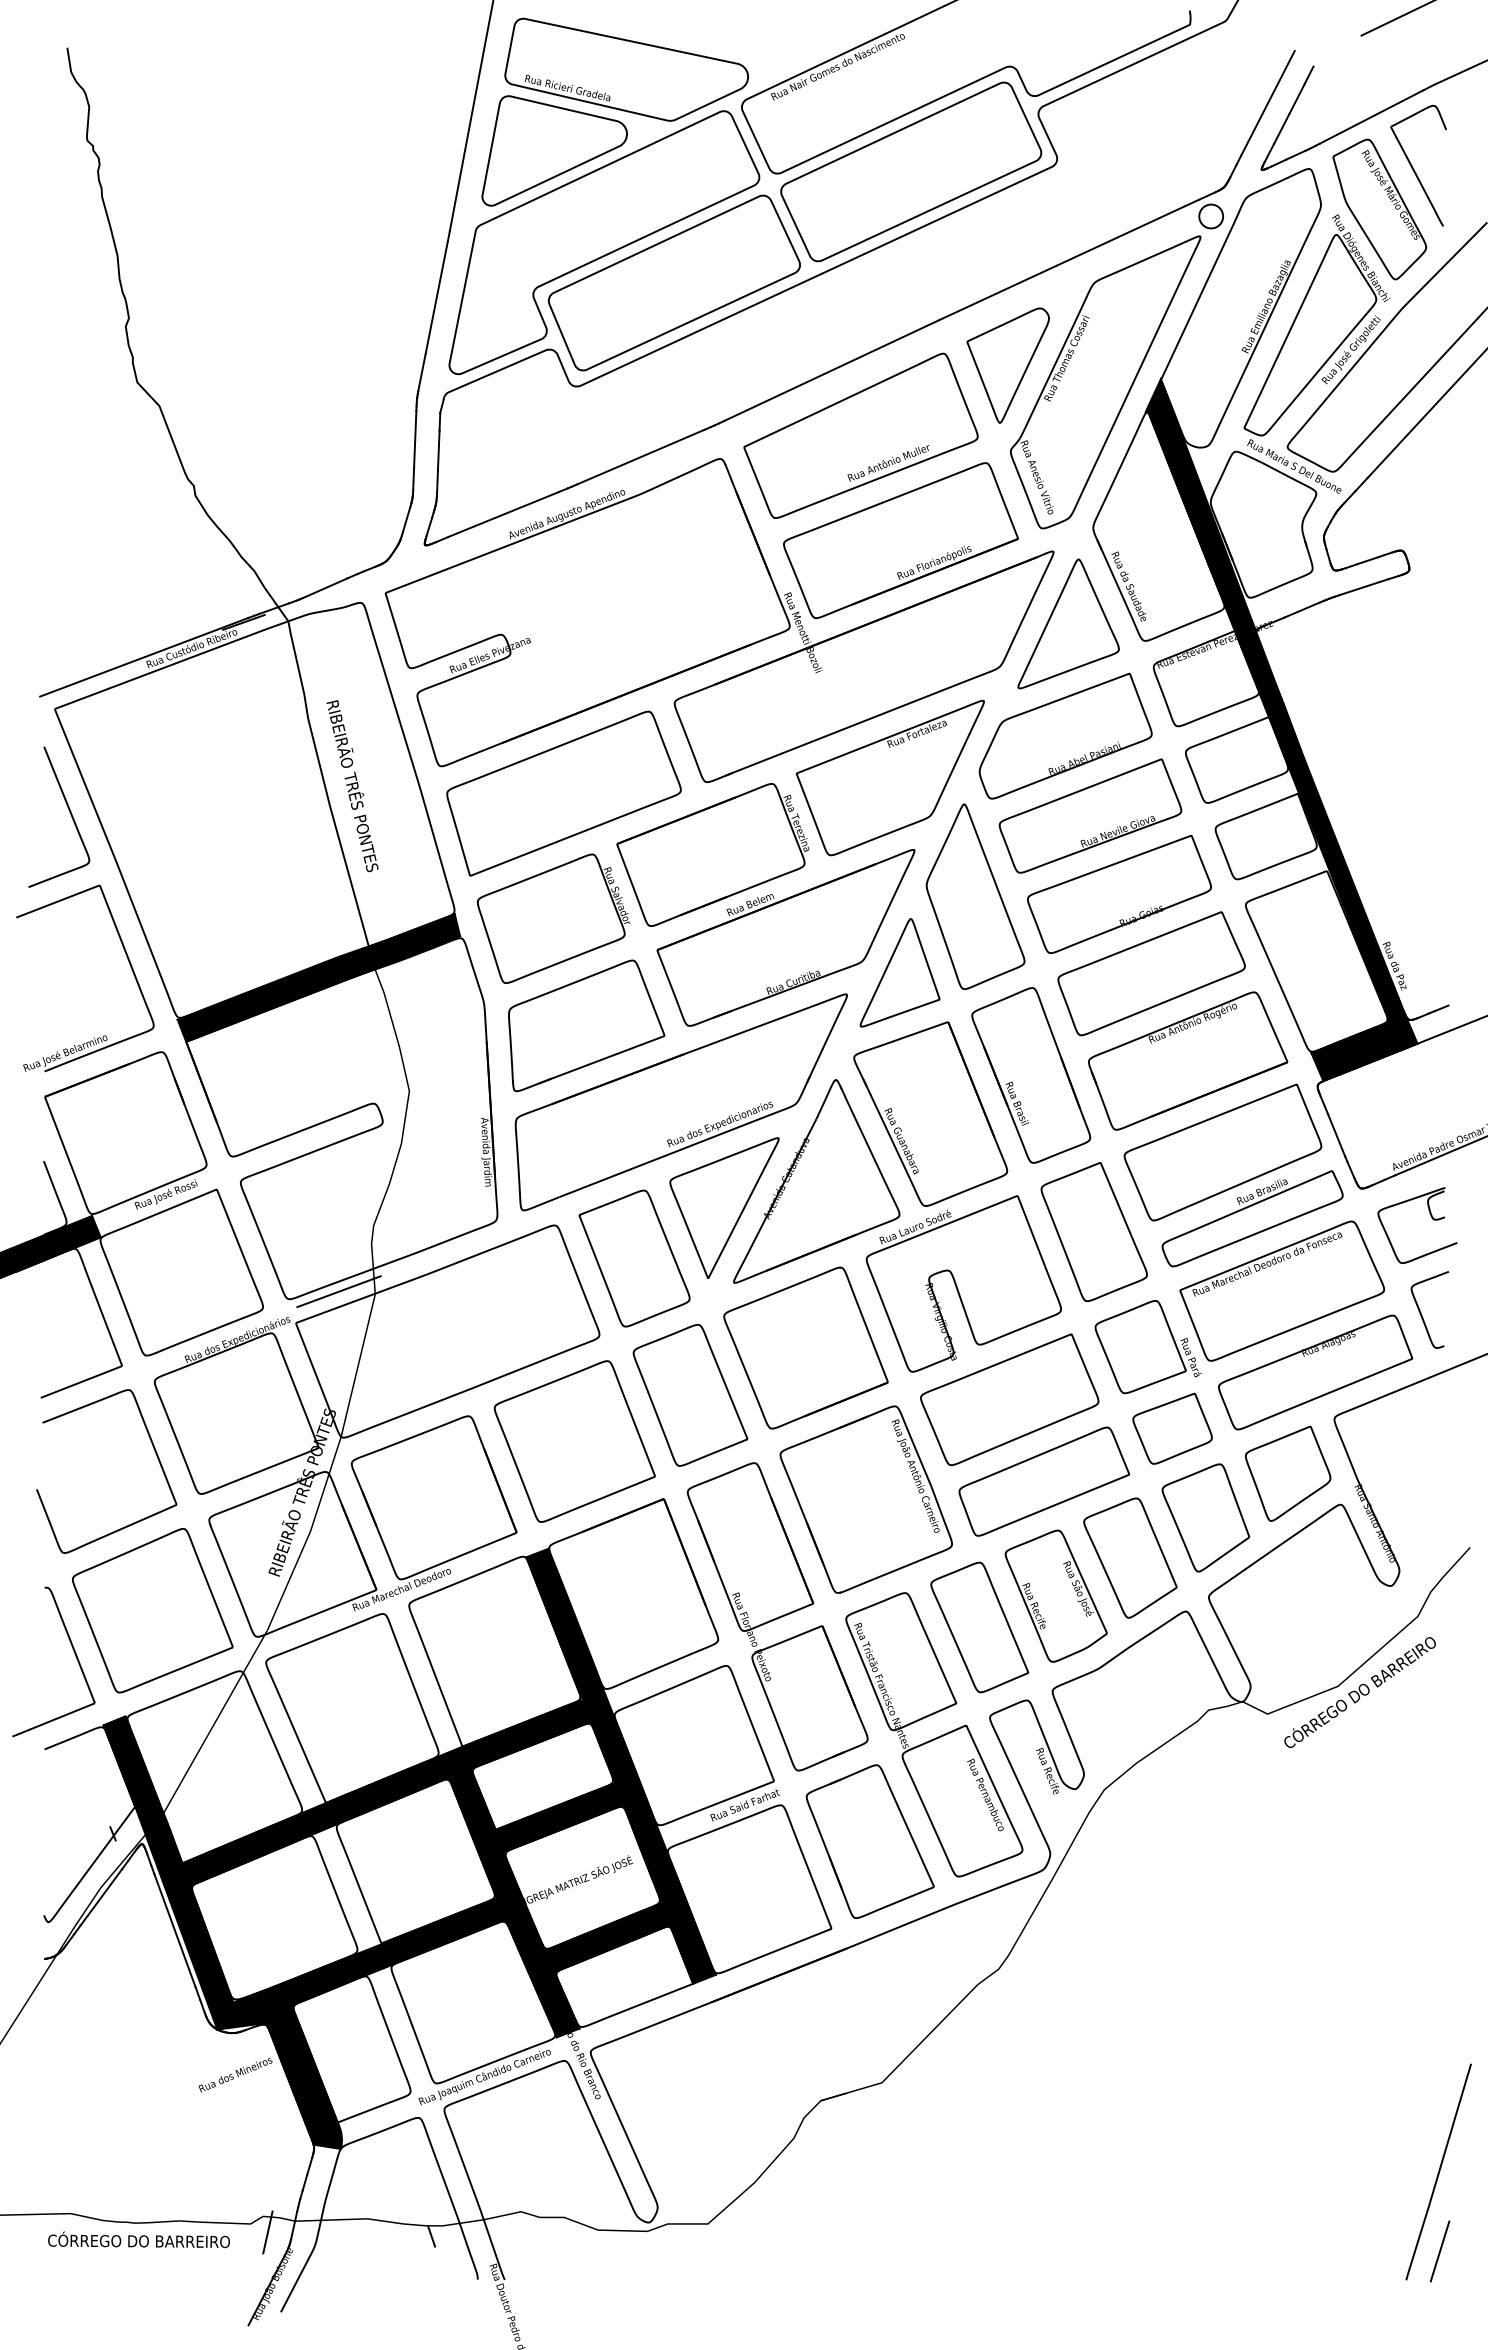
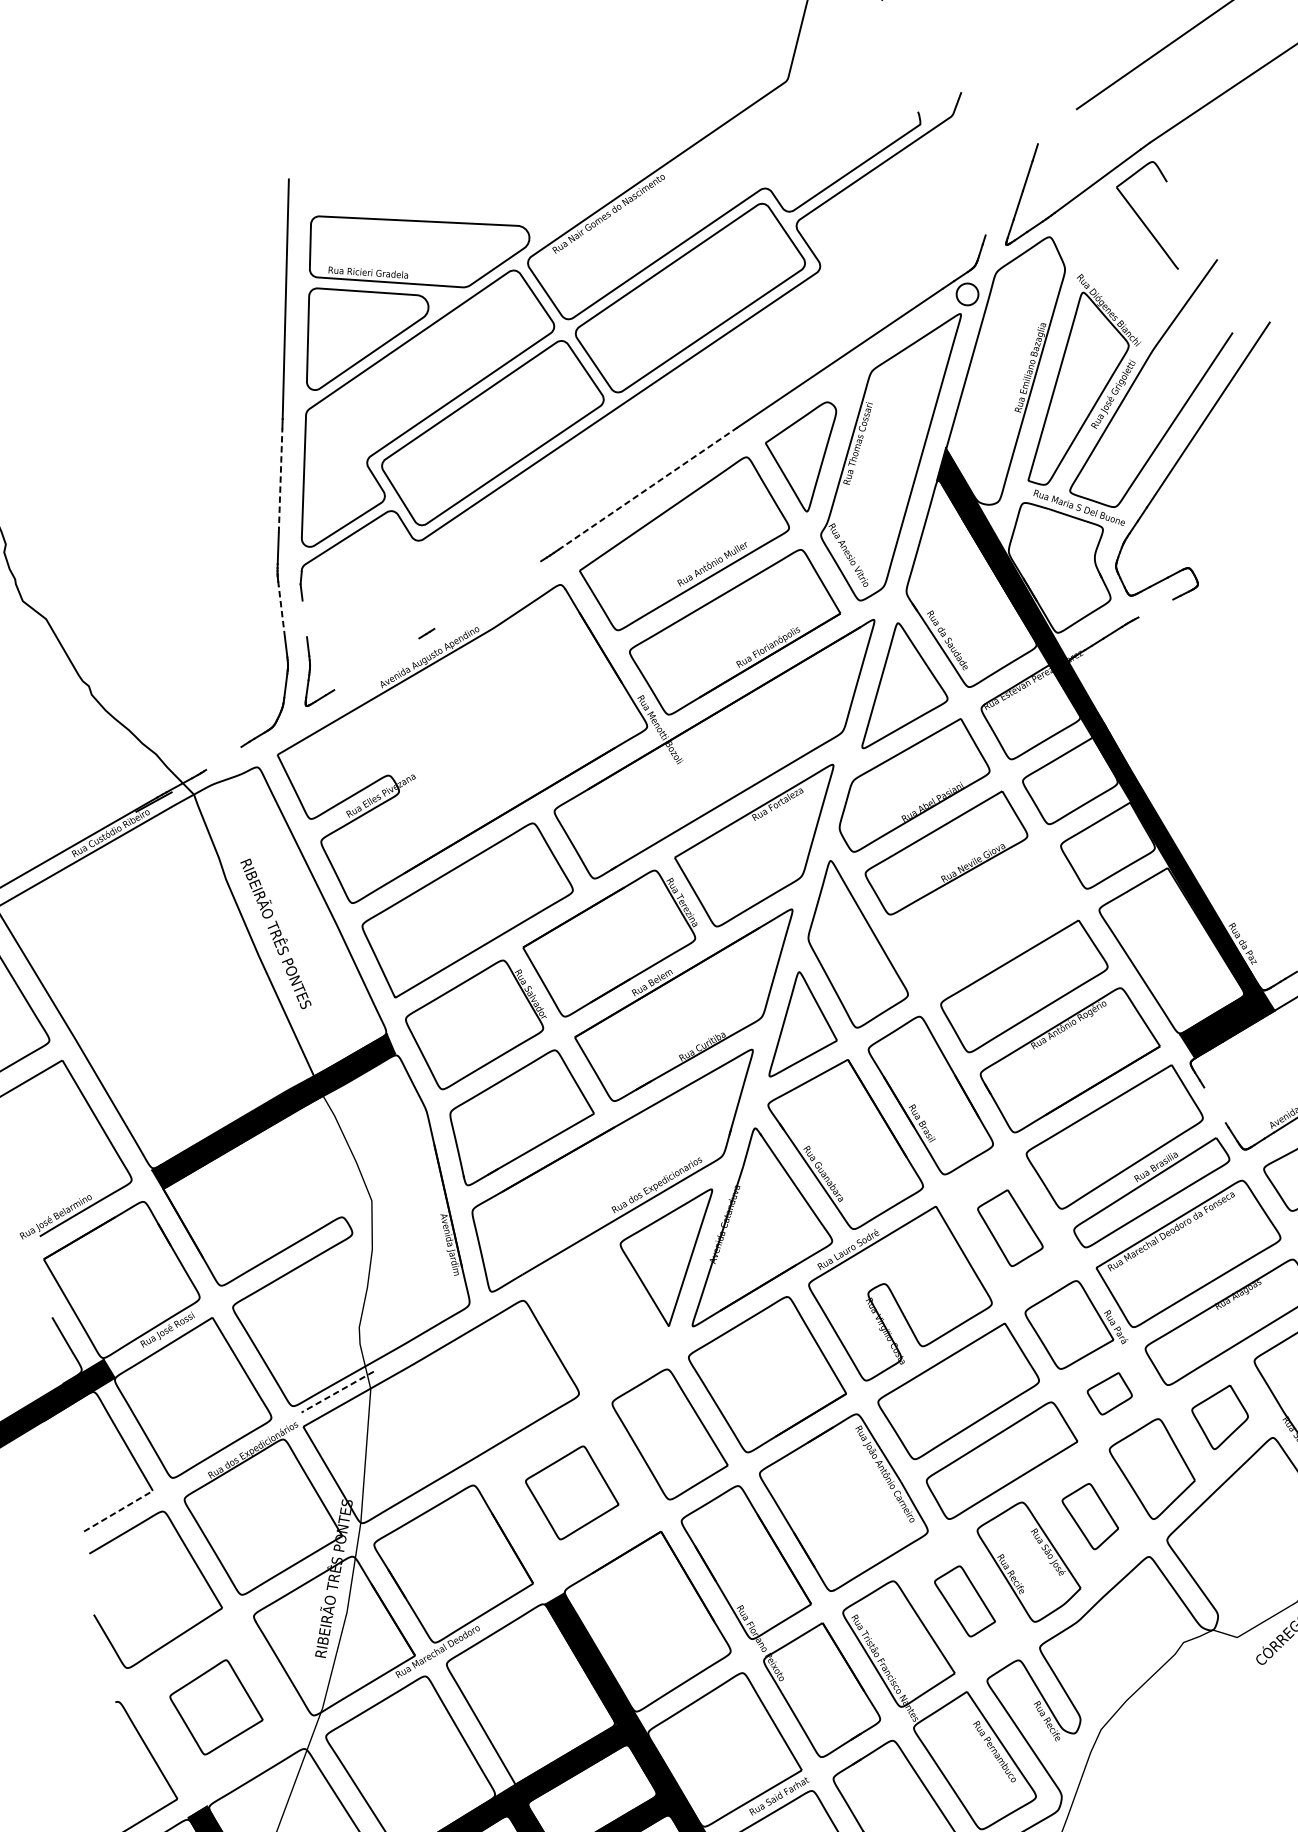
line: (1267, 103) -> (1001, 184), removed
part: (1379, 209) -> (1118, 263), removed
line: (436, 297) -> (280, 480), solid -> dashed
line: (831, 370) -> (647, 488), solid -> dashed
line: (415, 438) -> (281, 611), solid -> dashed
line: (438, 450) -> (304, 618), removed
line: (640, 457) -> (487, 595), removed
line: (508, 512) -> (376, 664), removed
line: (326, 587) -> (223, 758), removed
line: (1359, 588) -> (1155, 608), removed
part: (1119, 894) -> (983, 919), removed
line: (1336, 1135) -> (1214, 1105), removed
part: (1093, 1232) -> (1009, 1228), size x0.6
part: (634, 1258) -> (599, 1318), removed
line: (338, 1291) -> (337, 1392), solid -> dashed
line: (81, 1381) -> (118, 1510), solid -> dashed
part: (1172, 1428) -> (1109, 1393), size x0.6
part: (574, 1441) -> (572, 1492), size x0.6
part: (1288, 1473) -> (1221, 1417), size x0.7
part: (1130, 1557) -> (1090, 1516), size x0.6
part: (152, 1610) -> (215, 1707), size x0.6
part: (979, 1627) -> (964, 1601), size x0.6

